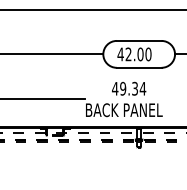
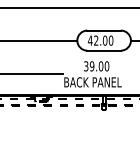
text: (129, 88) -> (96, 66), 49.34 -> 39.00

